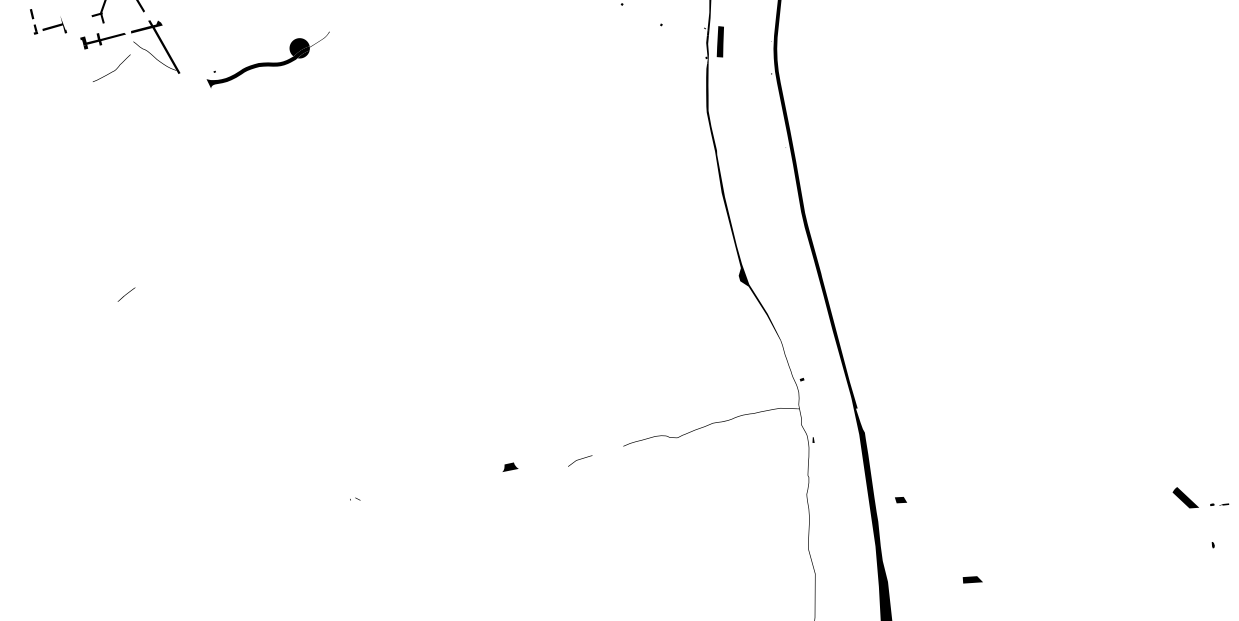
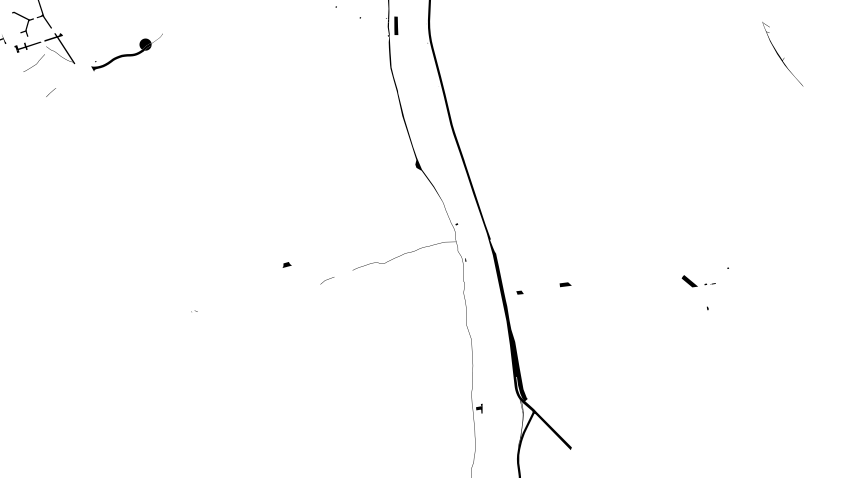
line: (125, 294) -> (50, 92), moved
part: (509, 466) -> (286, 264), moved
part: (972, 579) -> (565, 284), moved

